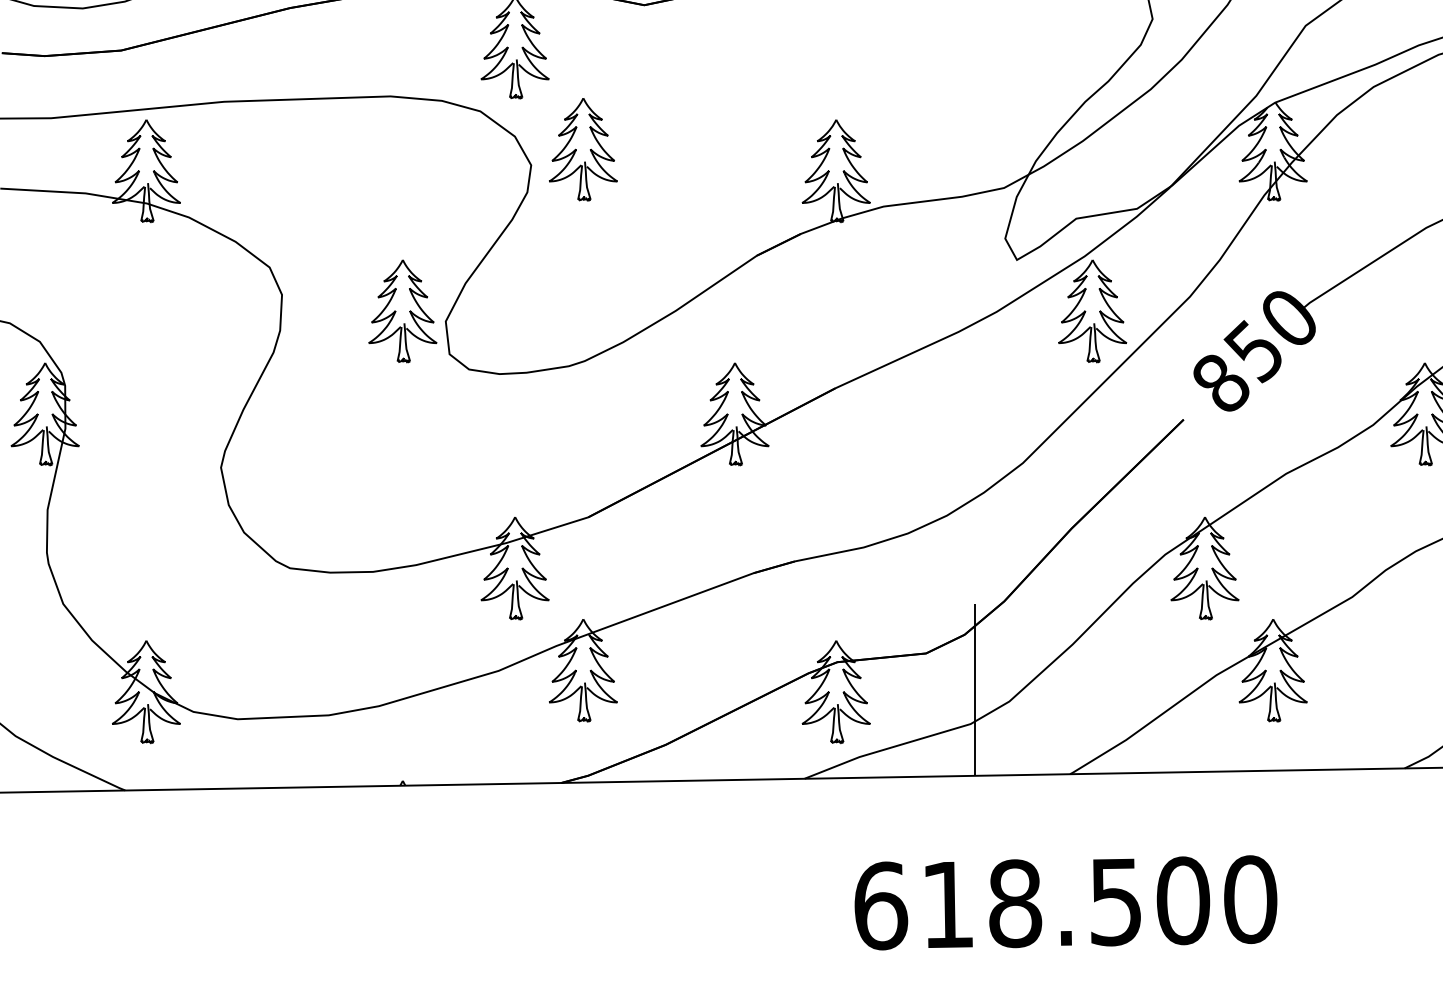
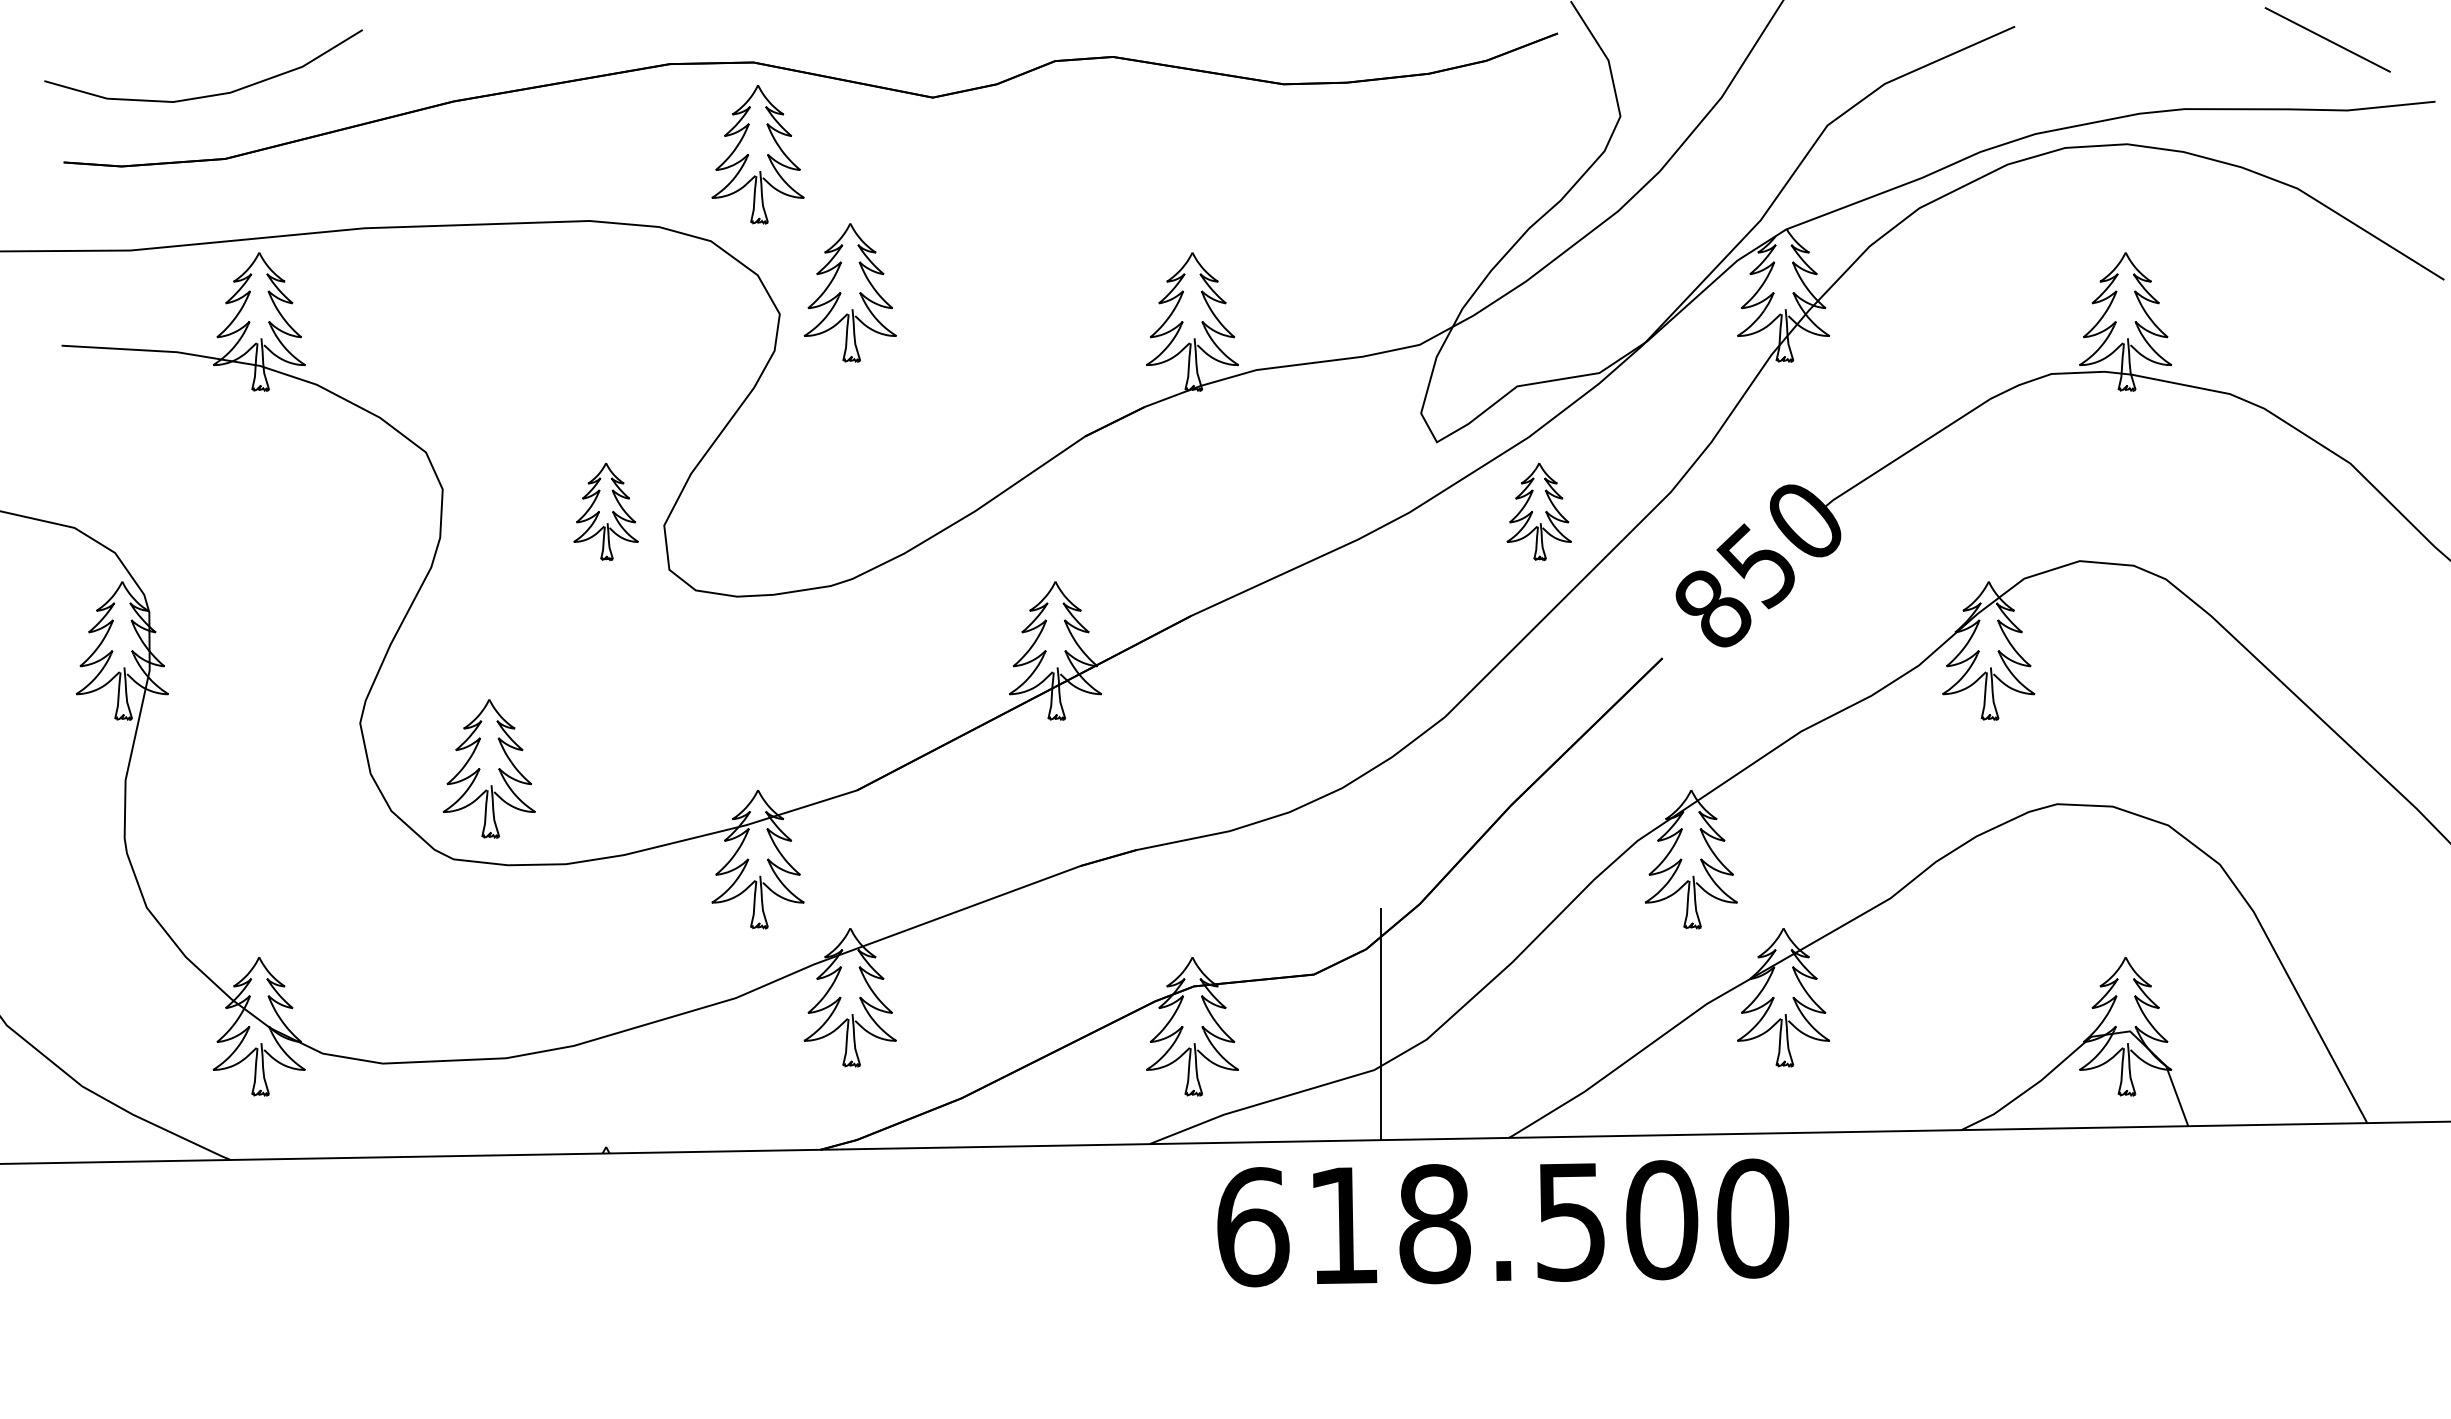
part: (402, 311) -> (605, 511), size x0.7
part: (1092, 311) -> (1538, 511), size x0.7
part: (315, 501) -> (488, 768), added
text: (1066, 902) -> (1503, 1222), moved

